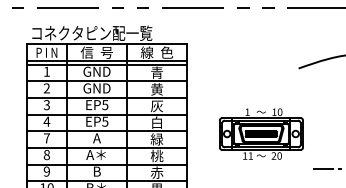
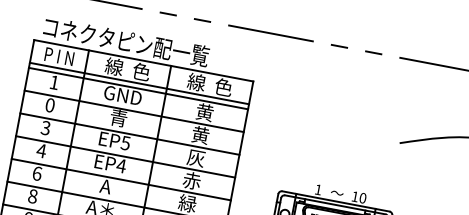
text: (96, 52) -> (127, 69), 信  号 -> 線  色
text: (157, 72) -> (205, 112), 青 -> 黄
text: (46, 88) -> (49, 105), 2 -> 0
text: (96, 88) -> (117, 118), GND -> 青
text: (104, 121) -> (120, 165), EP5 -> EP4
text: (157, 122) -> (192, 180), 白 -> 赤
text: (47, 138) -> (38, 173), 7 -> 6

